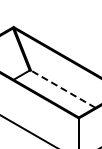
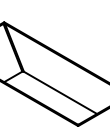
line: (62, 88) -> (59, 92), dashed -> solid

